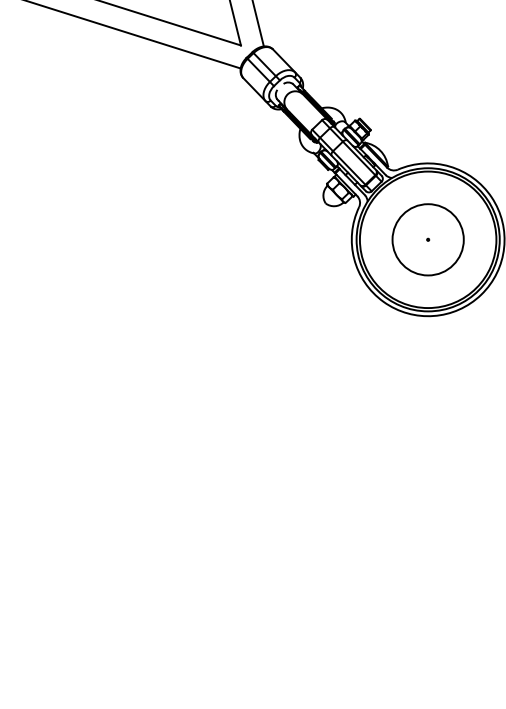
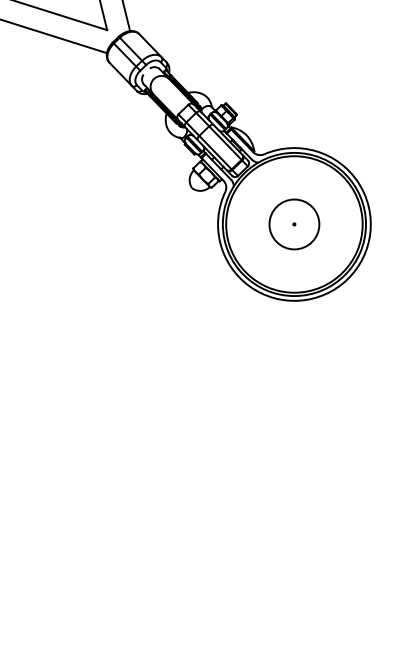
circle: (427, 239) -> (293, 224), size x0.7

